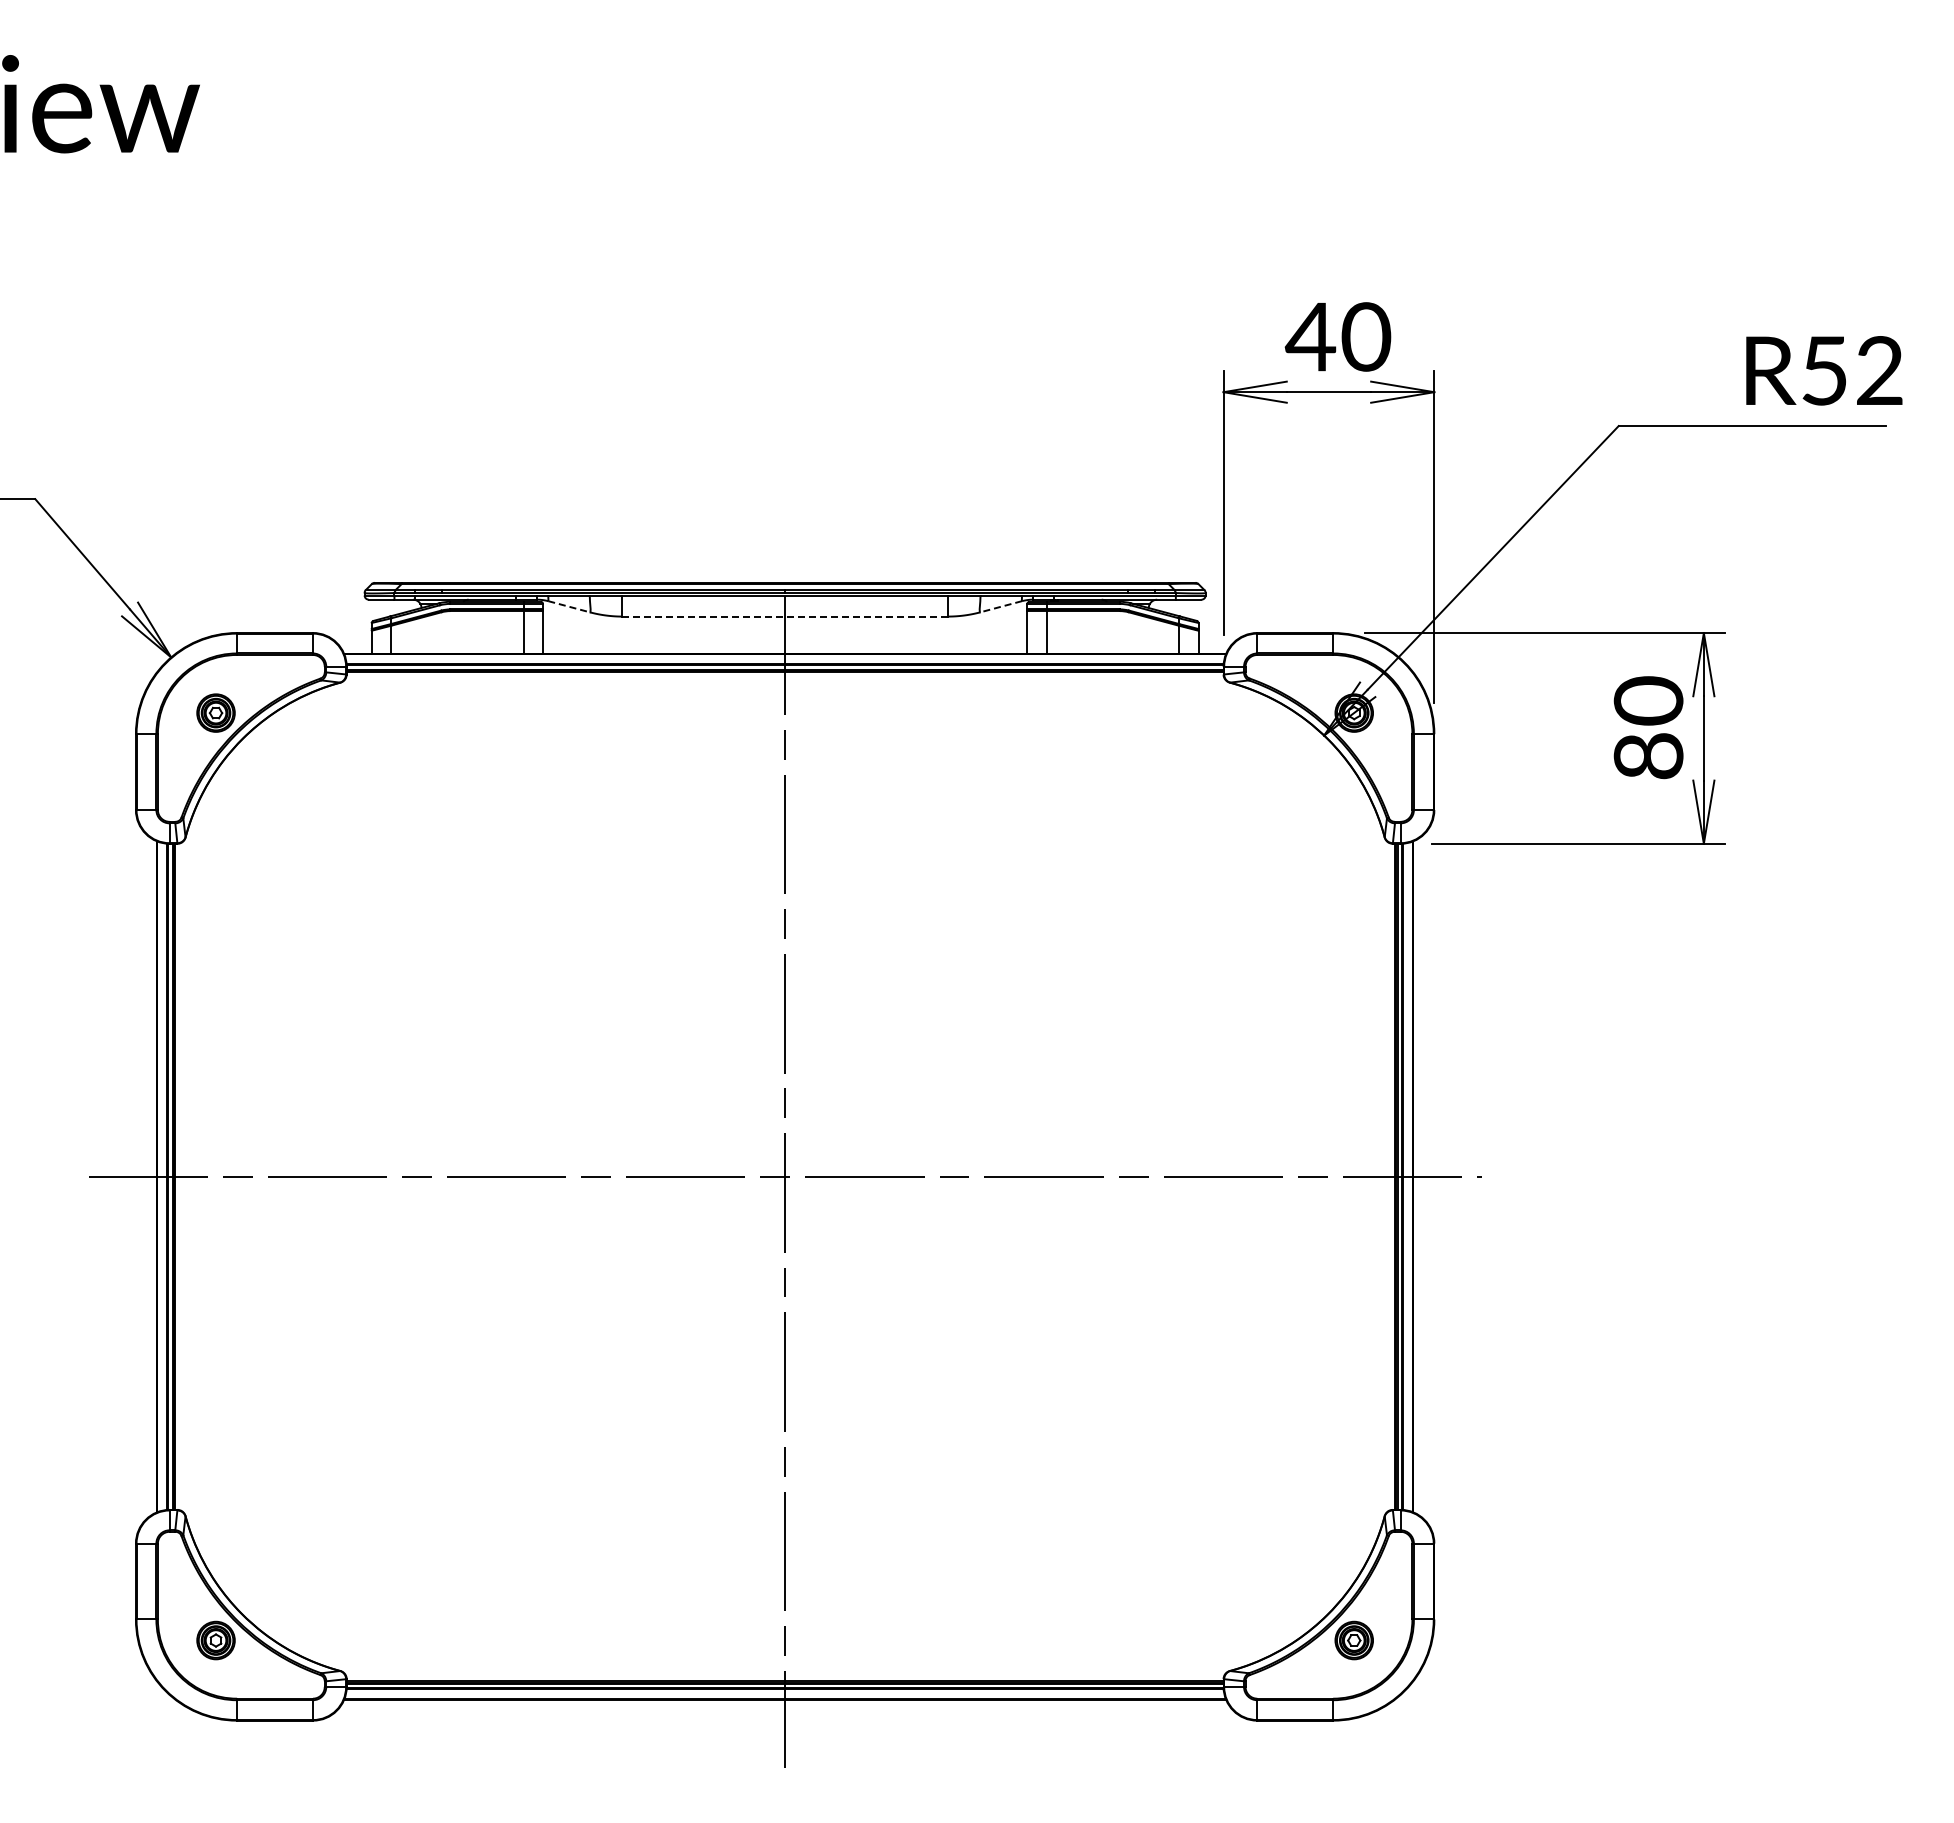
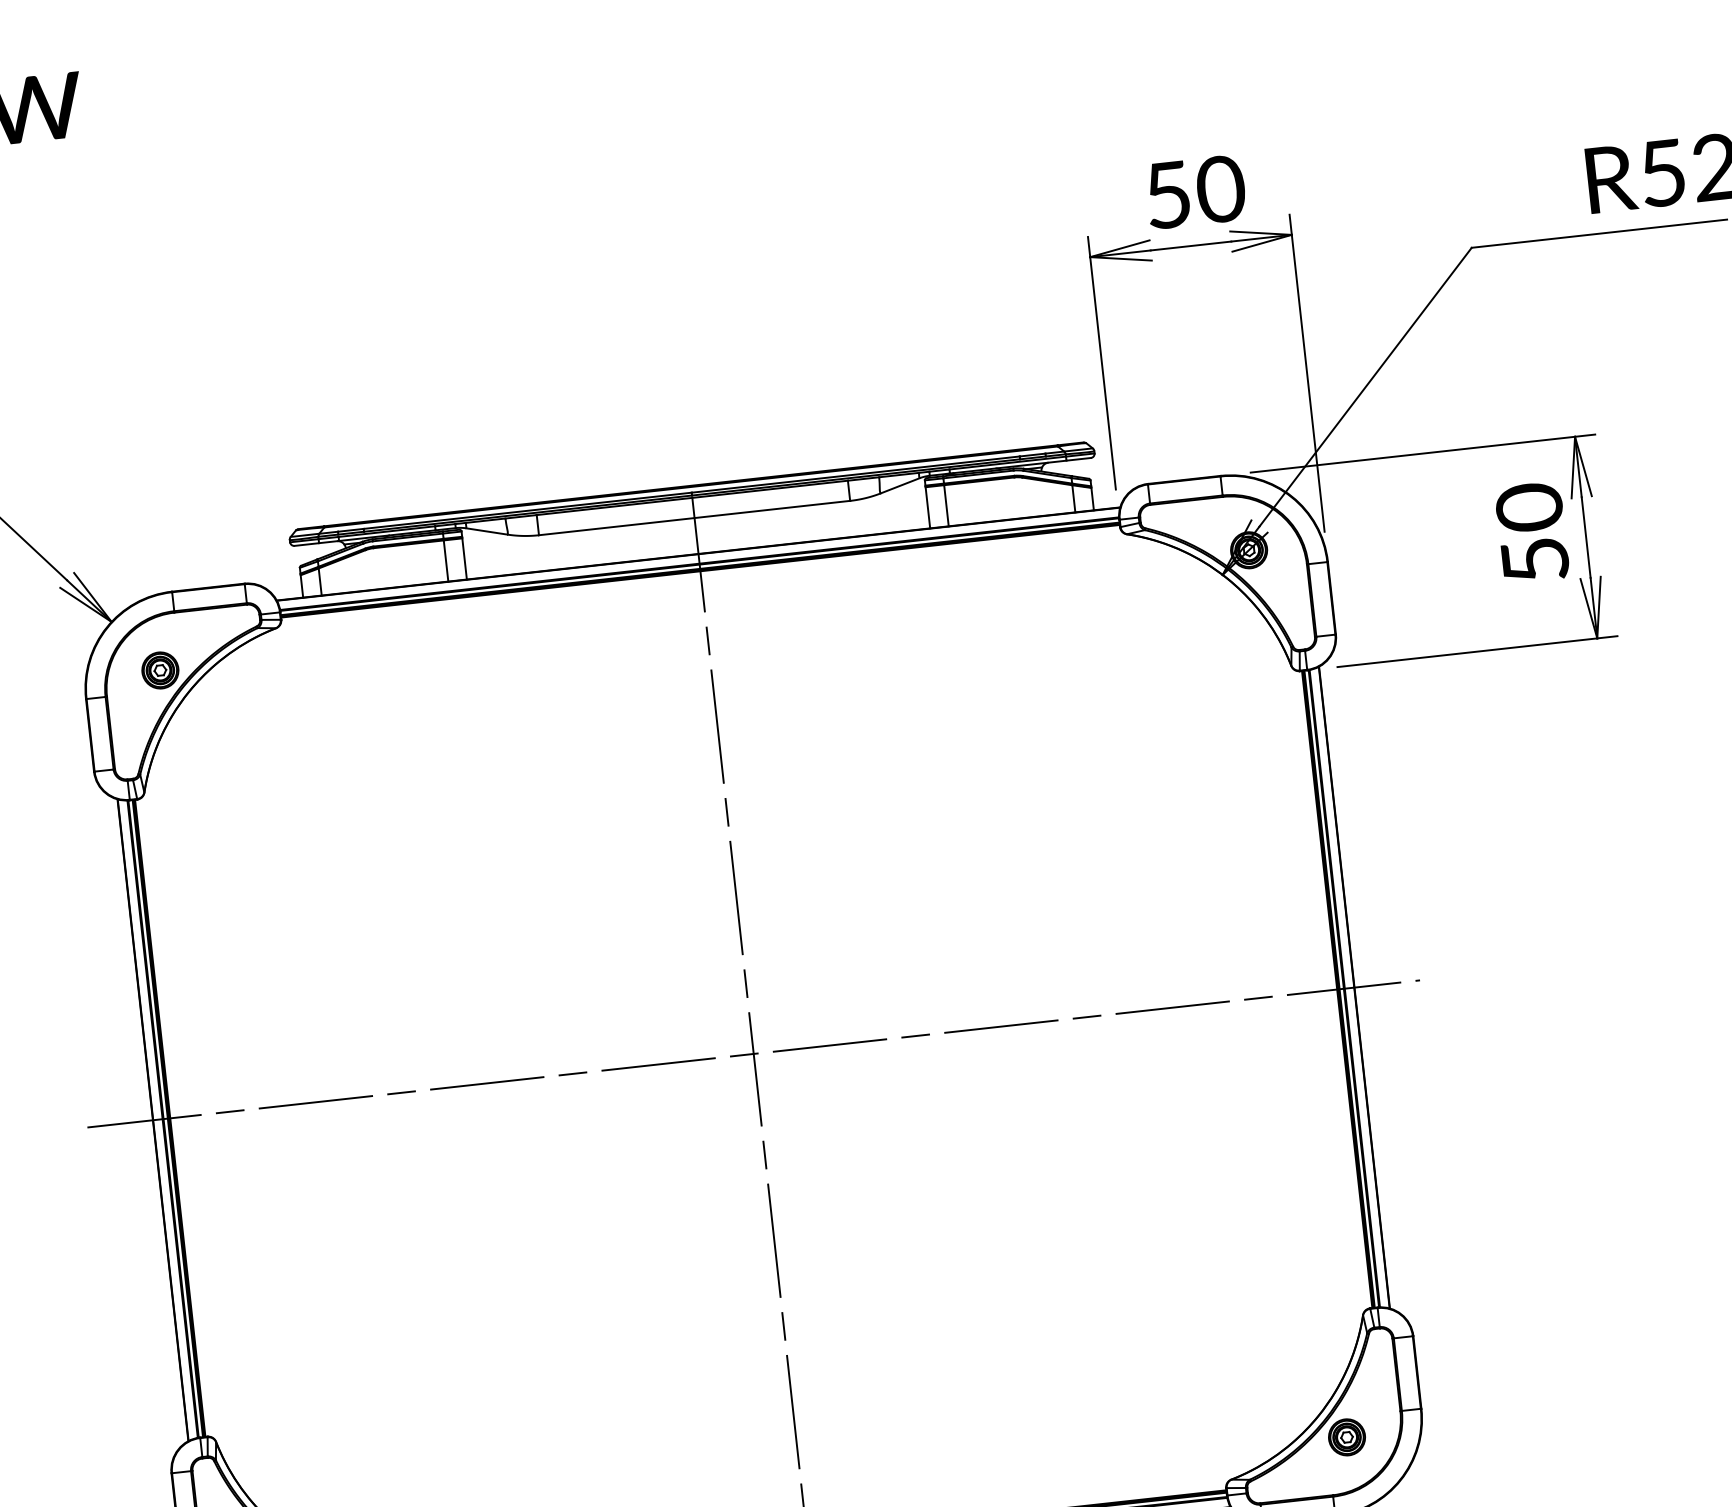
text: (1310, 336) -> (1167, 194), 40 -> 50
line: (569, 606) -> (487, 531), dashed -> solid
line: (1000, 606) -> (899, 485), dashed -> solid
line: (785, 616) -> (694, 517), dashed -> solid
text: (1648, 756) -> (1535, 560), 80 -> 50

